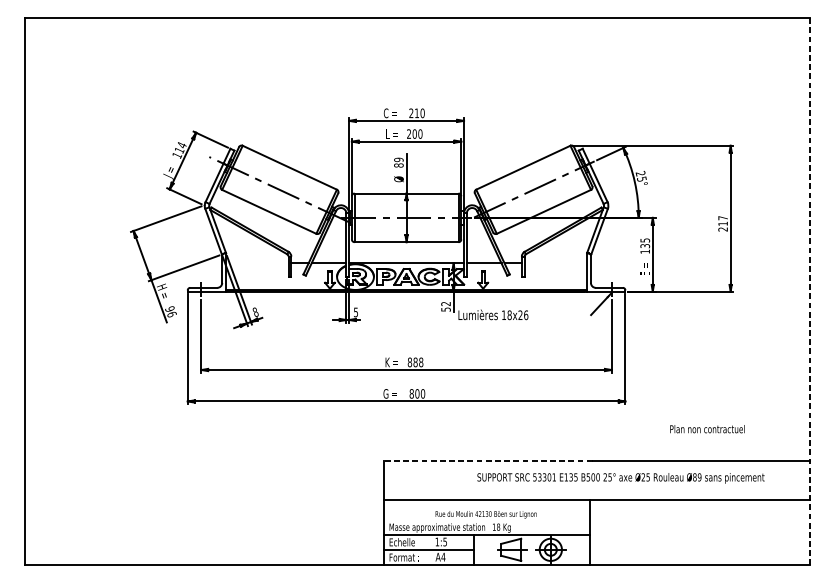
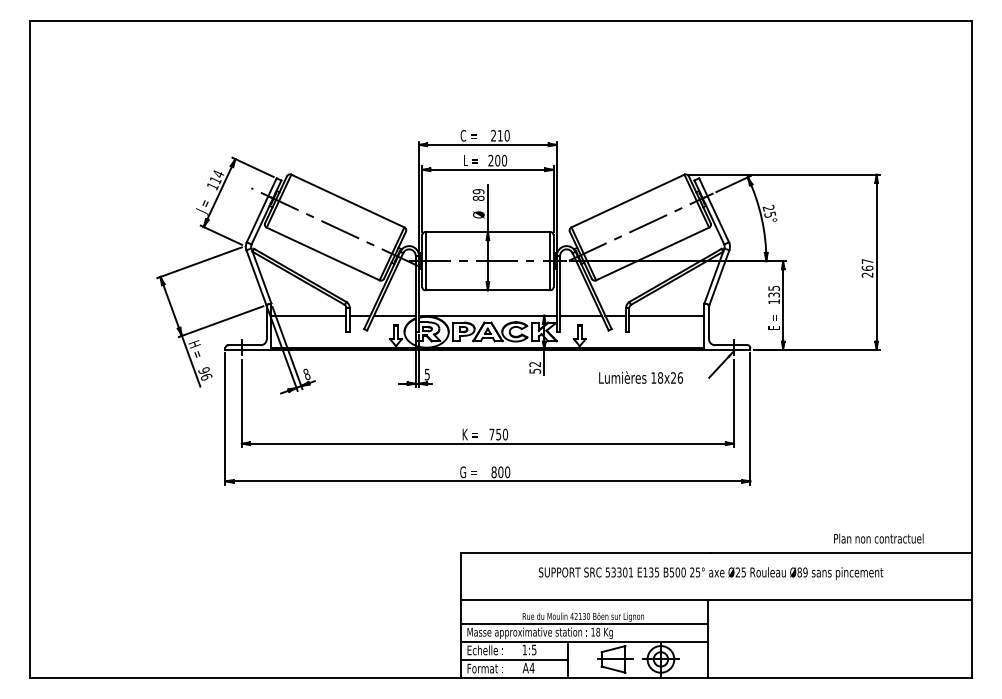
text: (723, 223) -> (867, 267), 217 -> 267
line: (257, 263) -> (308, 315), added
line: (555, 263) -> (666, 315), added
line: (809, 291) -> (971, 349), dashed -> solid
text: (492, 314) -> (640, 377), moved
text: (415, 362) -> (498, 434), 888 -> 750
text: (707, 429) -> (878, 538), moved
line: (488, 461) -> (586, 553), dashed -> solid
text: (620, 478) -> (710, 573), moved
line: (487, 519) -> (584, 623), added

